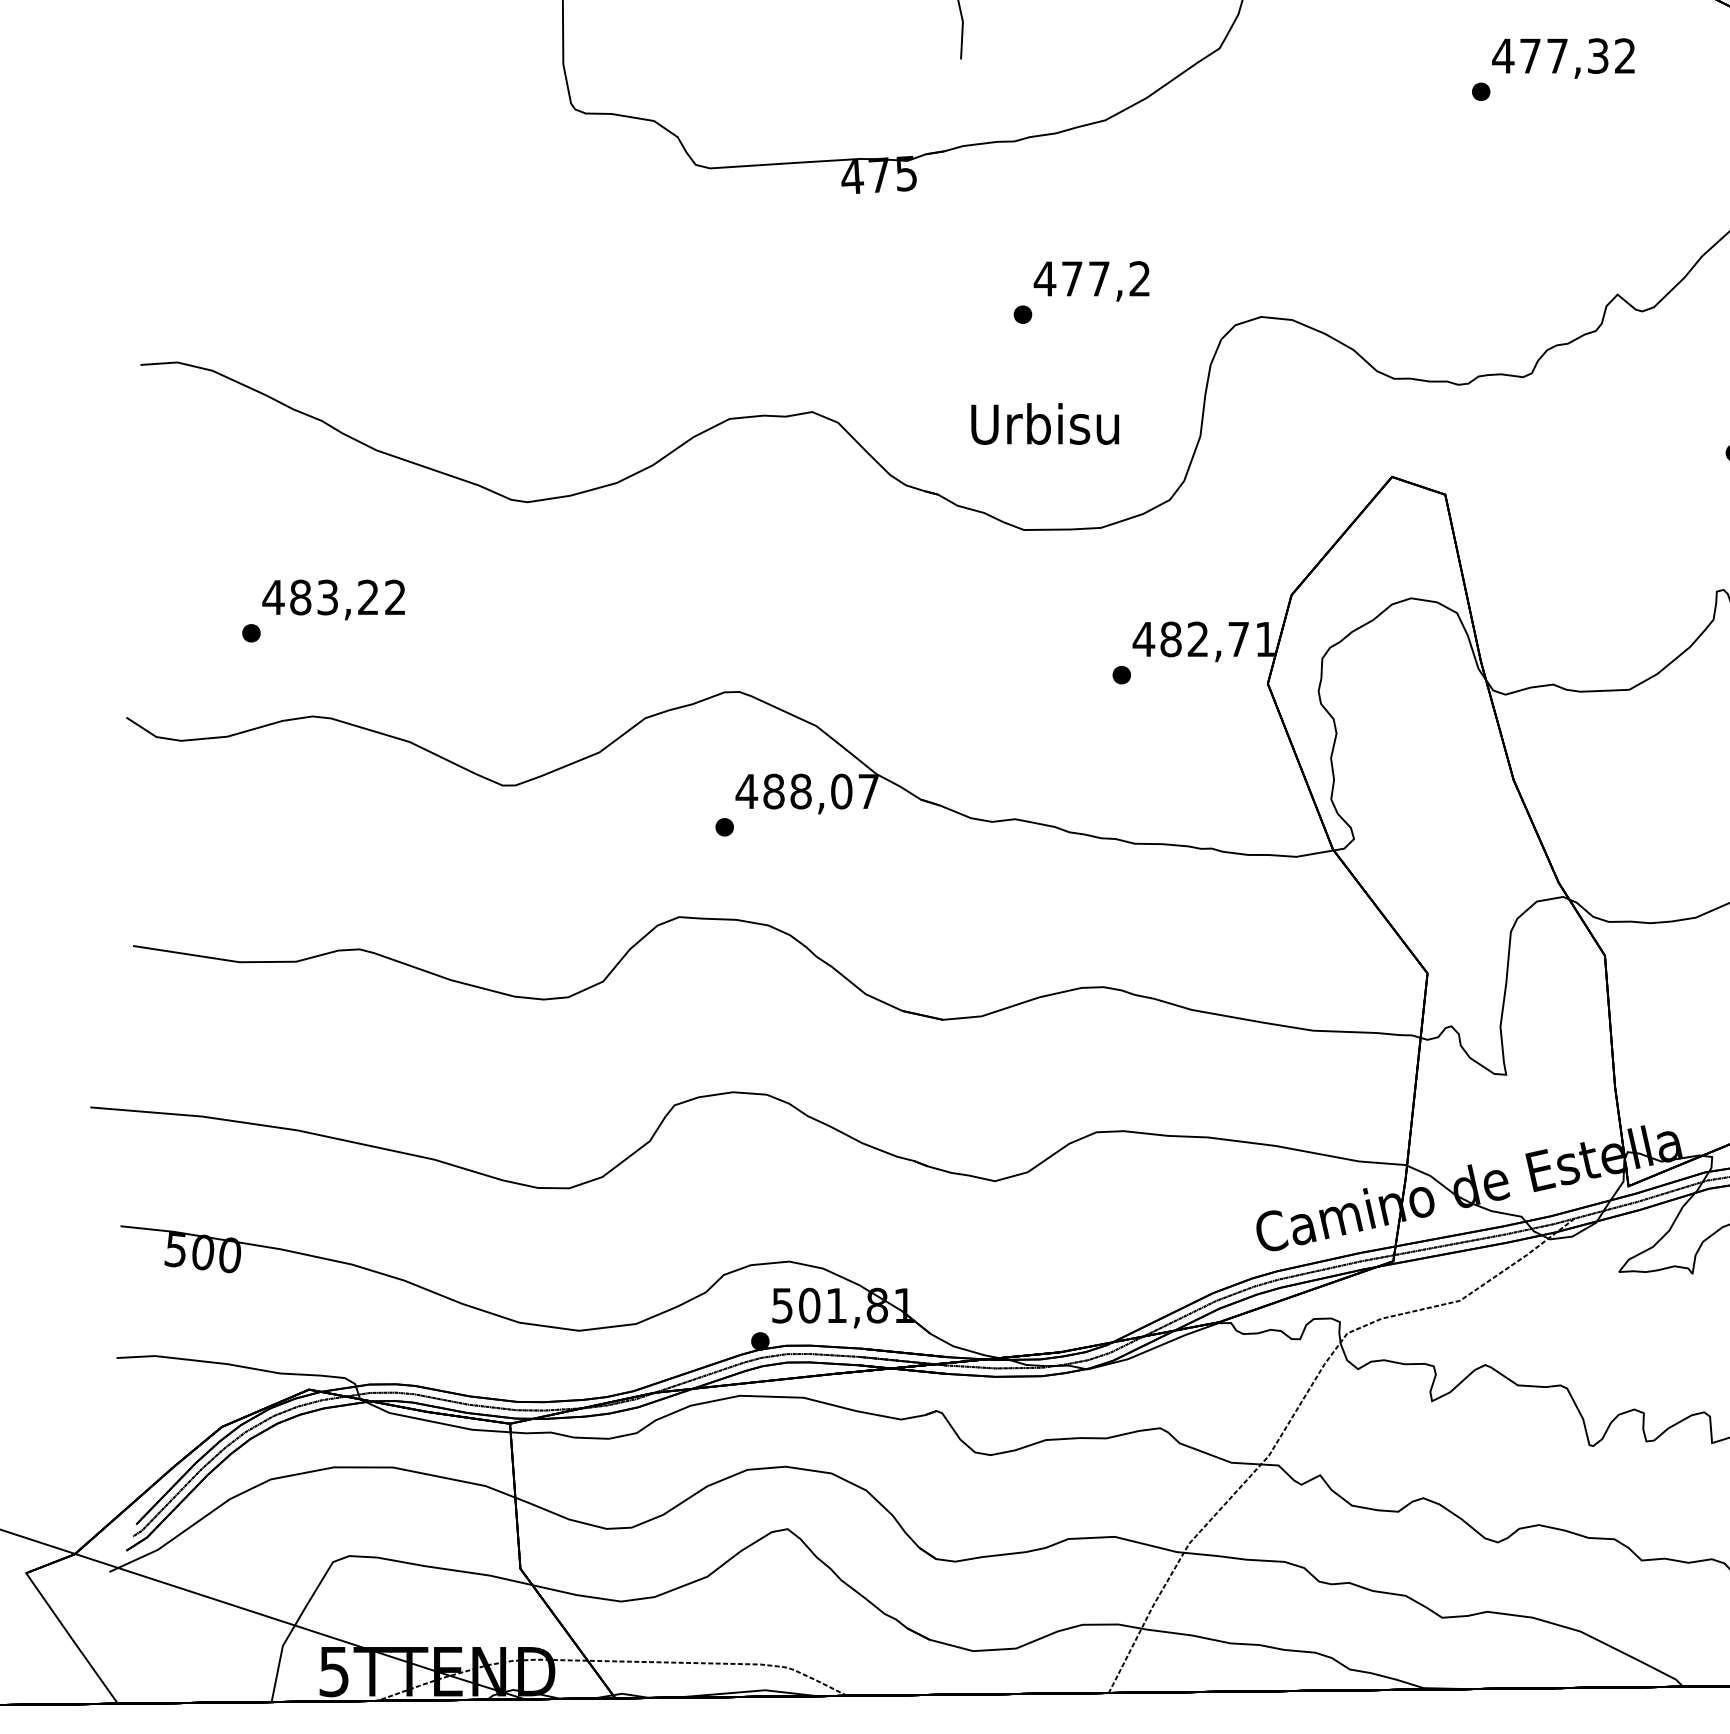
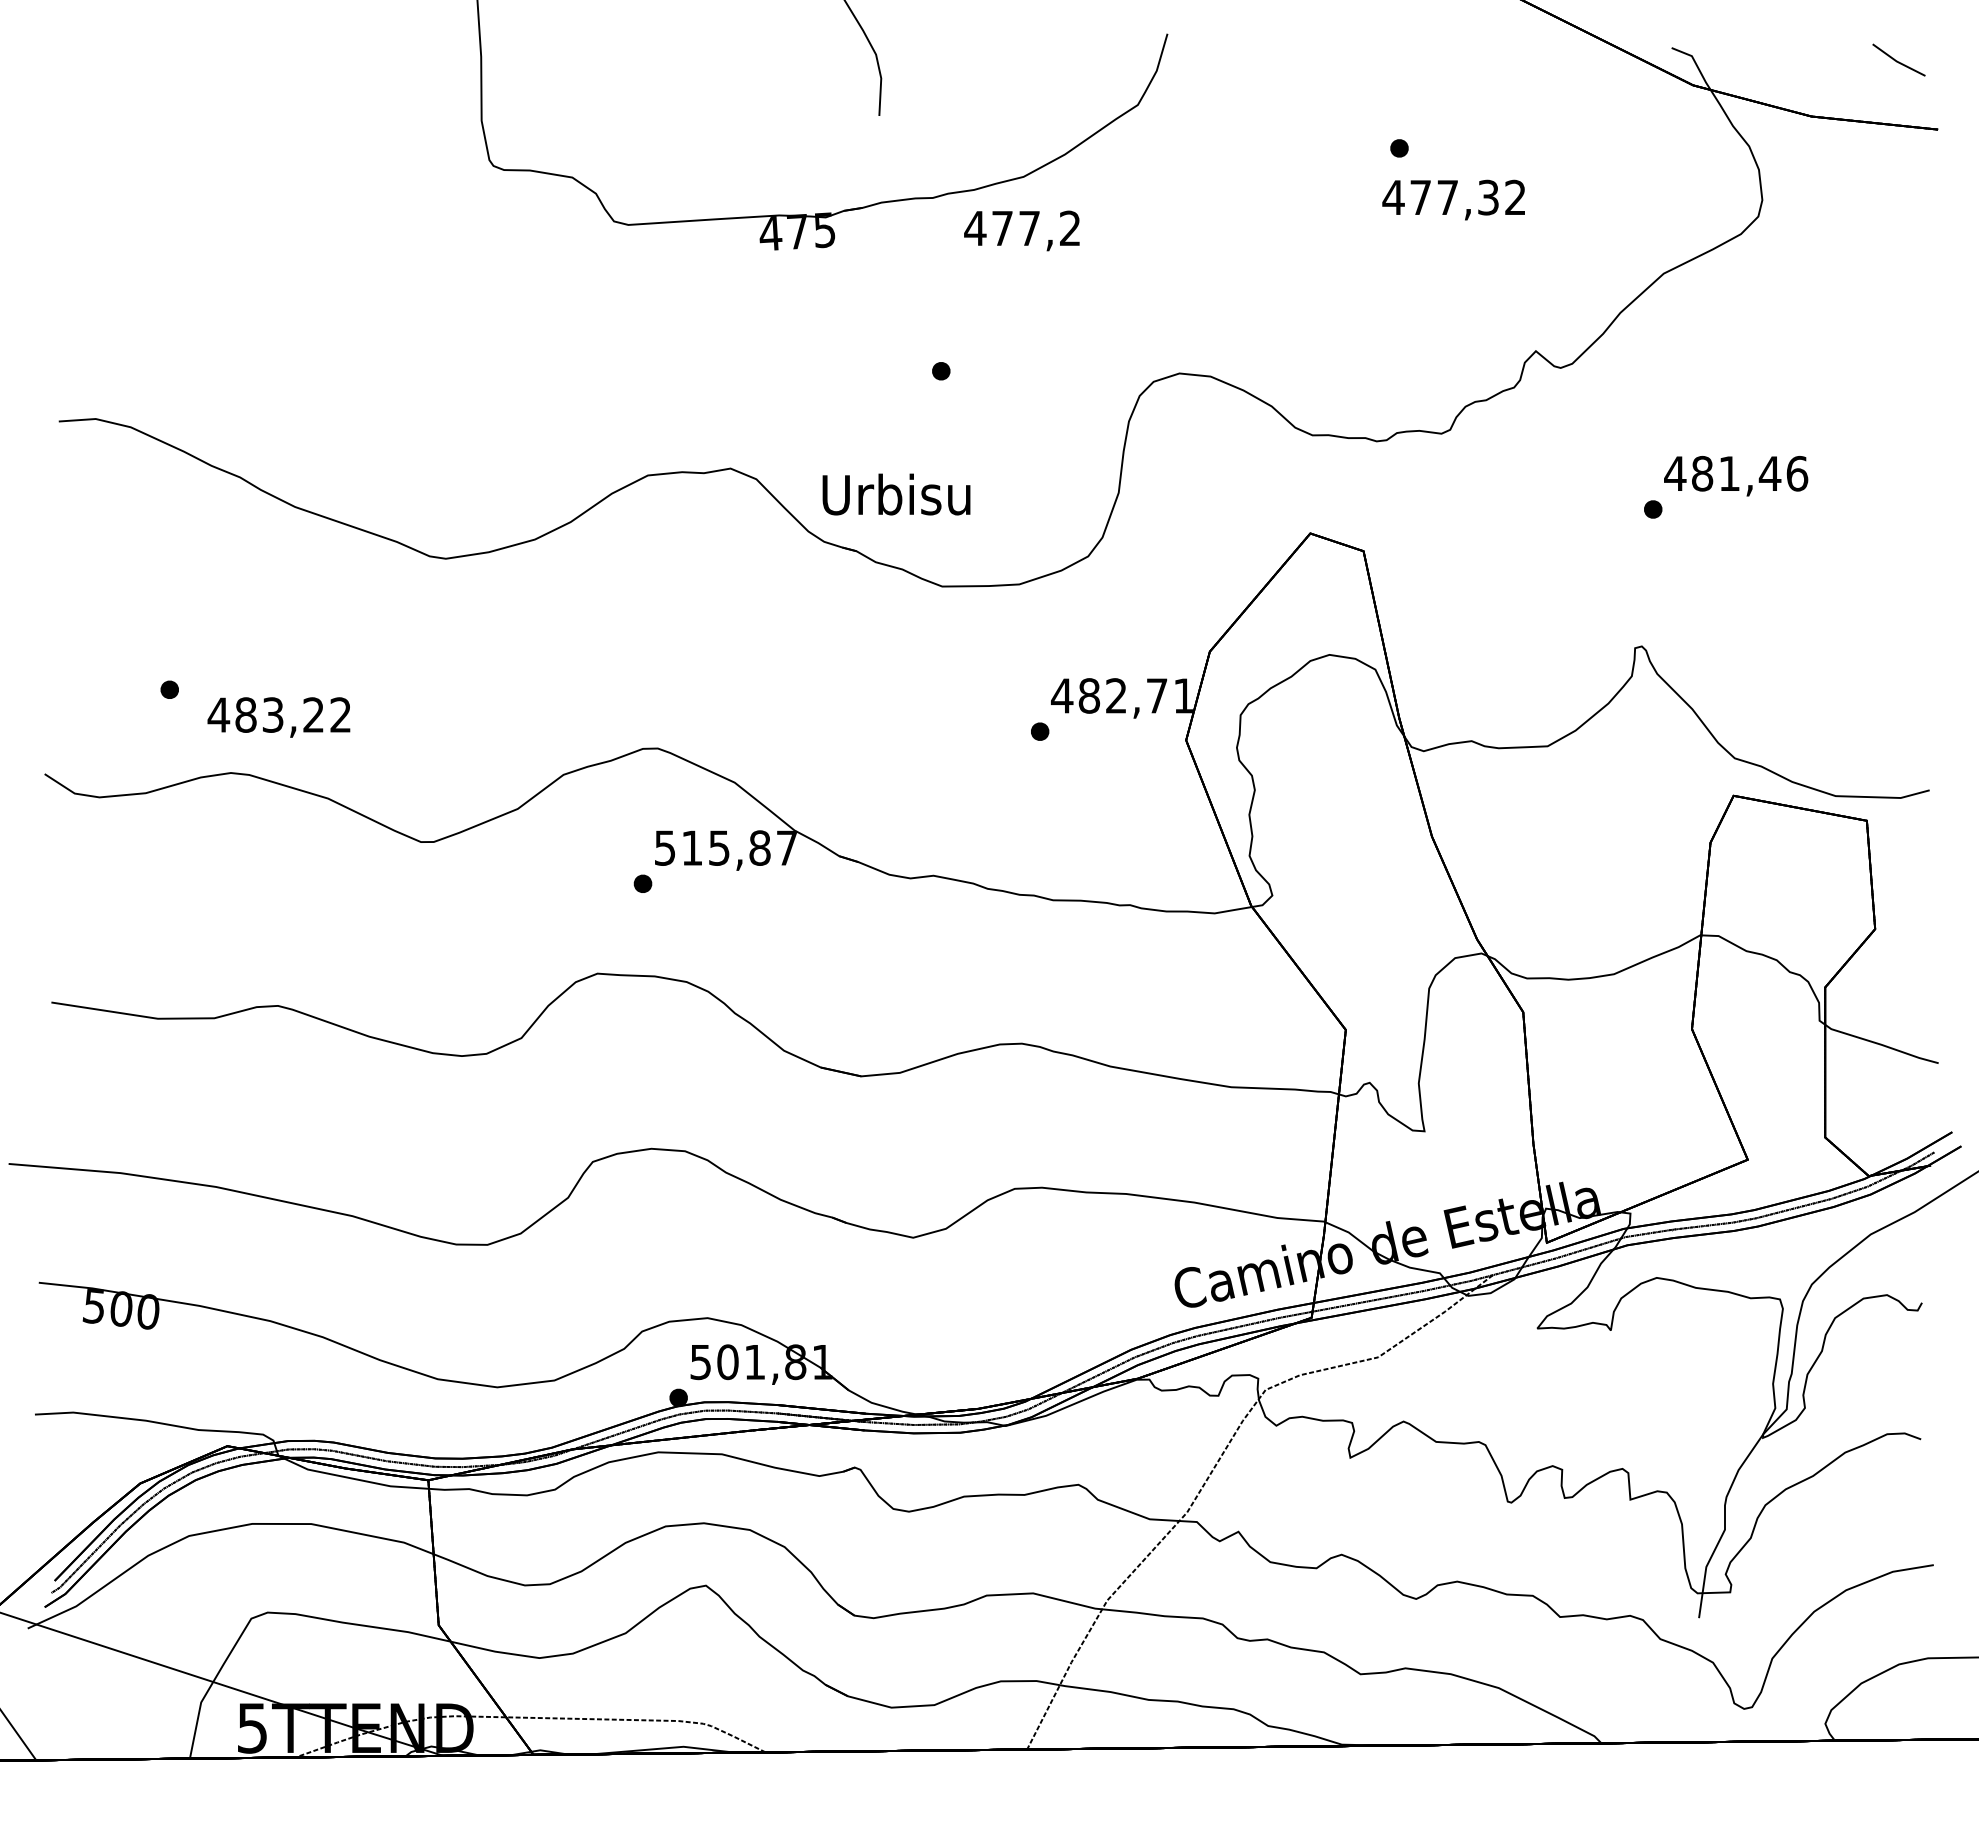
text: (1563, 57) -> (1453, 199), moved
text: (1091, 280) -> (1021, 230), moved
text: (1045, 423) -> (896, 494), moved
text: (333, 599) -> (278, 717), moved
text: (793, 790) -> (711, 847), 488,07 -> 515,87

